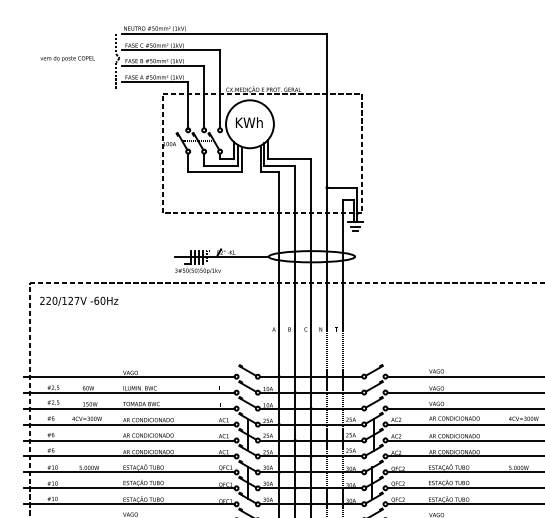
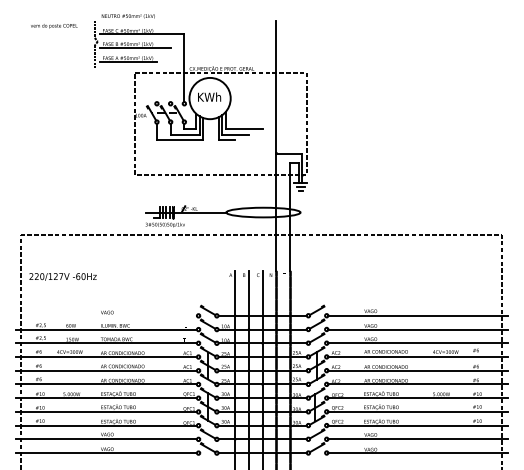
line: (224, 33) -> (188, 20), removed
text: (68, 59) -> (54, 26), moved
line: (203, 96) -> (170, 74), removed
line: (187, 104) -> (156, 81), removed
line: (310, 241) -> (262, 199), removed
line: (294, 245) -> (248, 202), removed
line: (279, 248) -> (235, 205), removed
text: (78, 300) -> (62, 276), moved
line: (128, 376) -> (105, 315), removed

